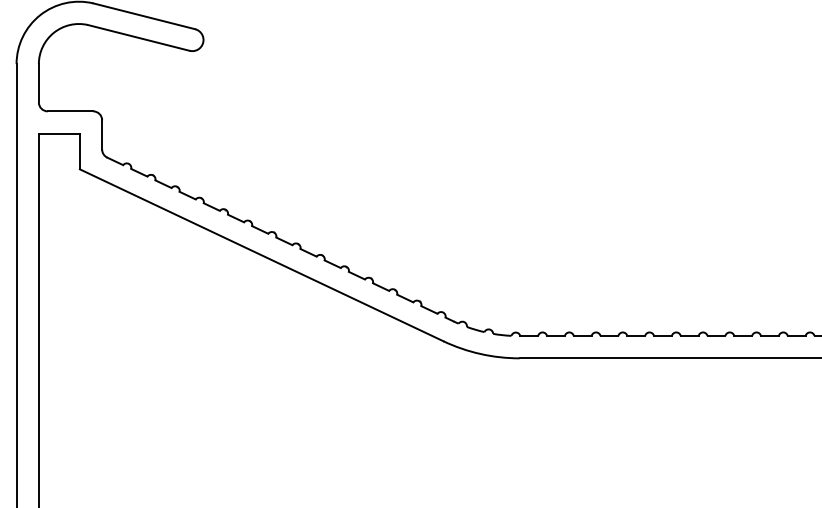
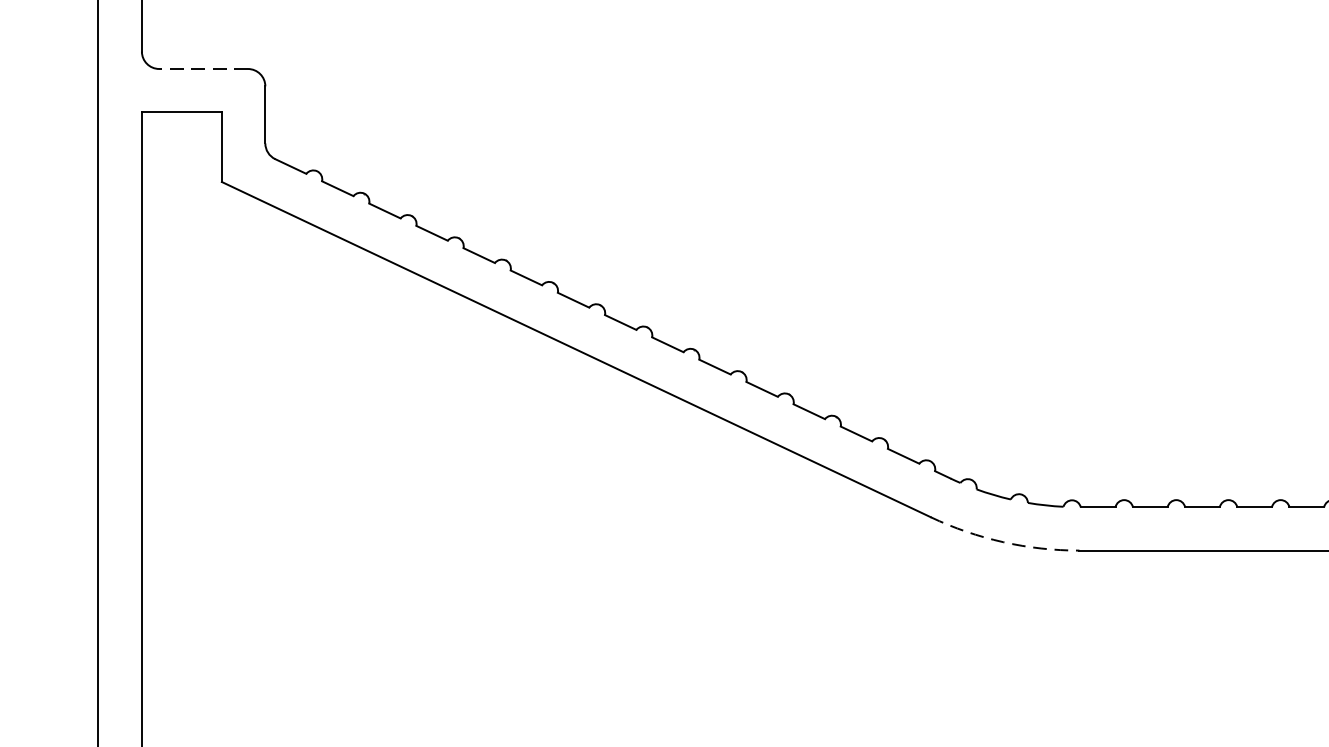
line: (70, 111) -> (203, 69), solid -> dashed
arc: (480, 354) -> (1003, 543), solid -> dashed

